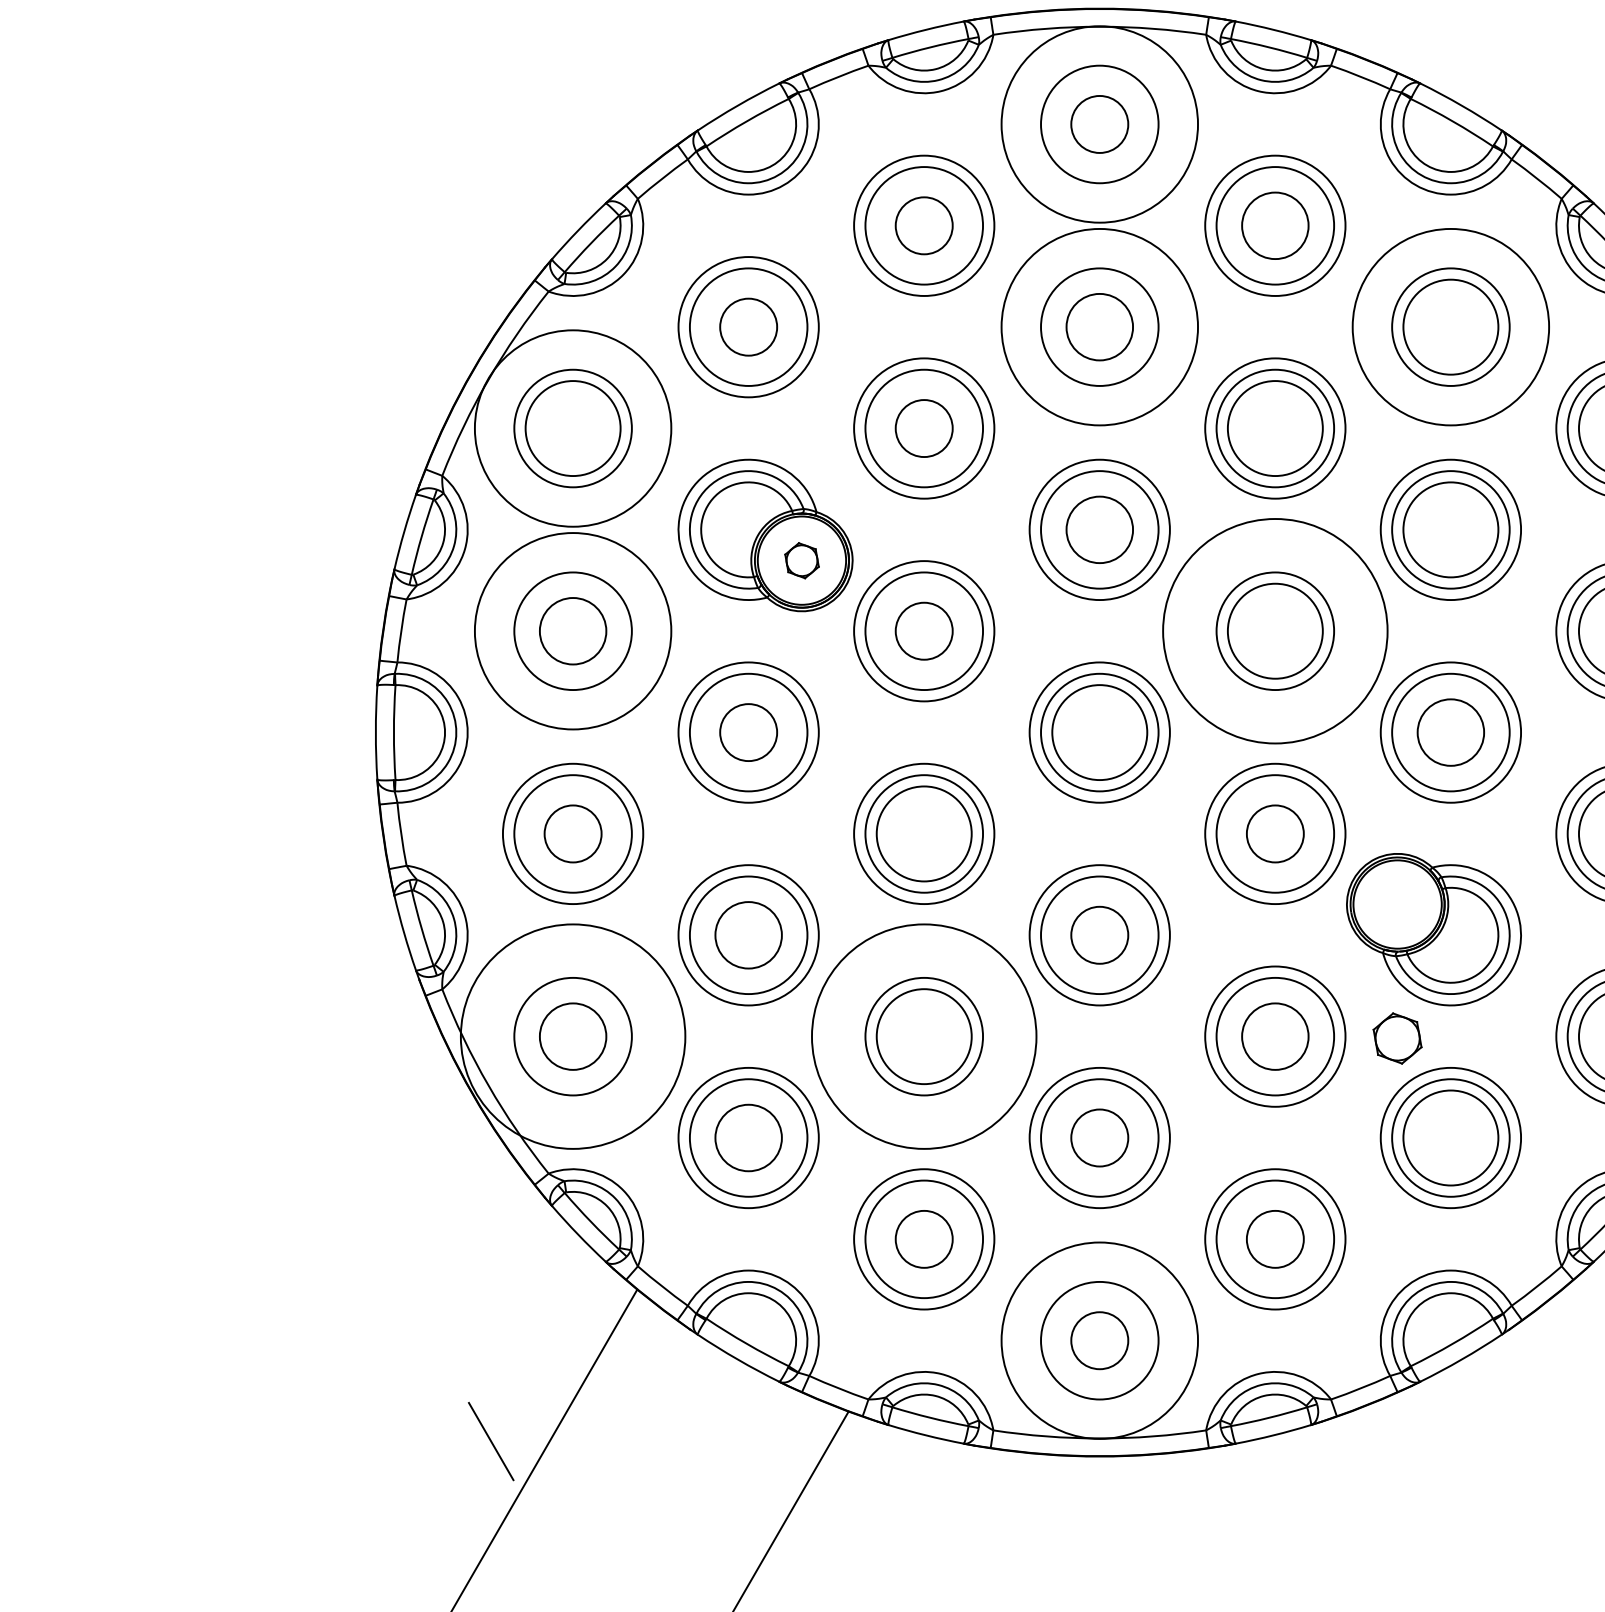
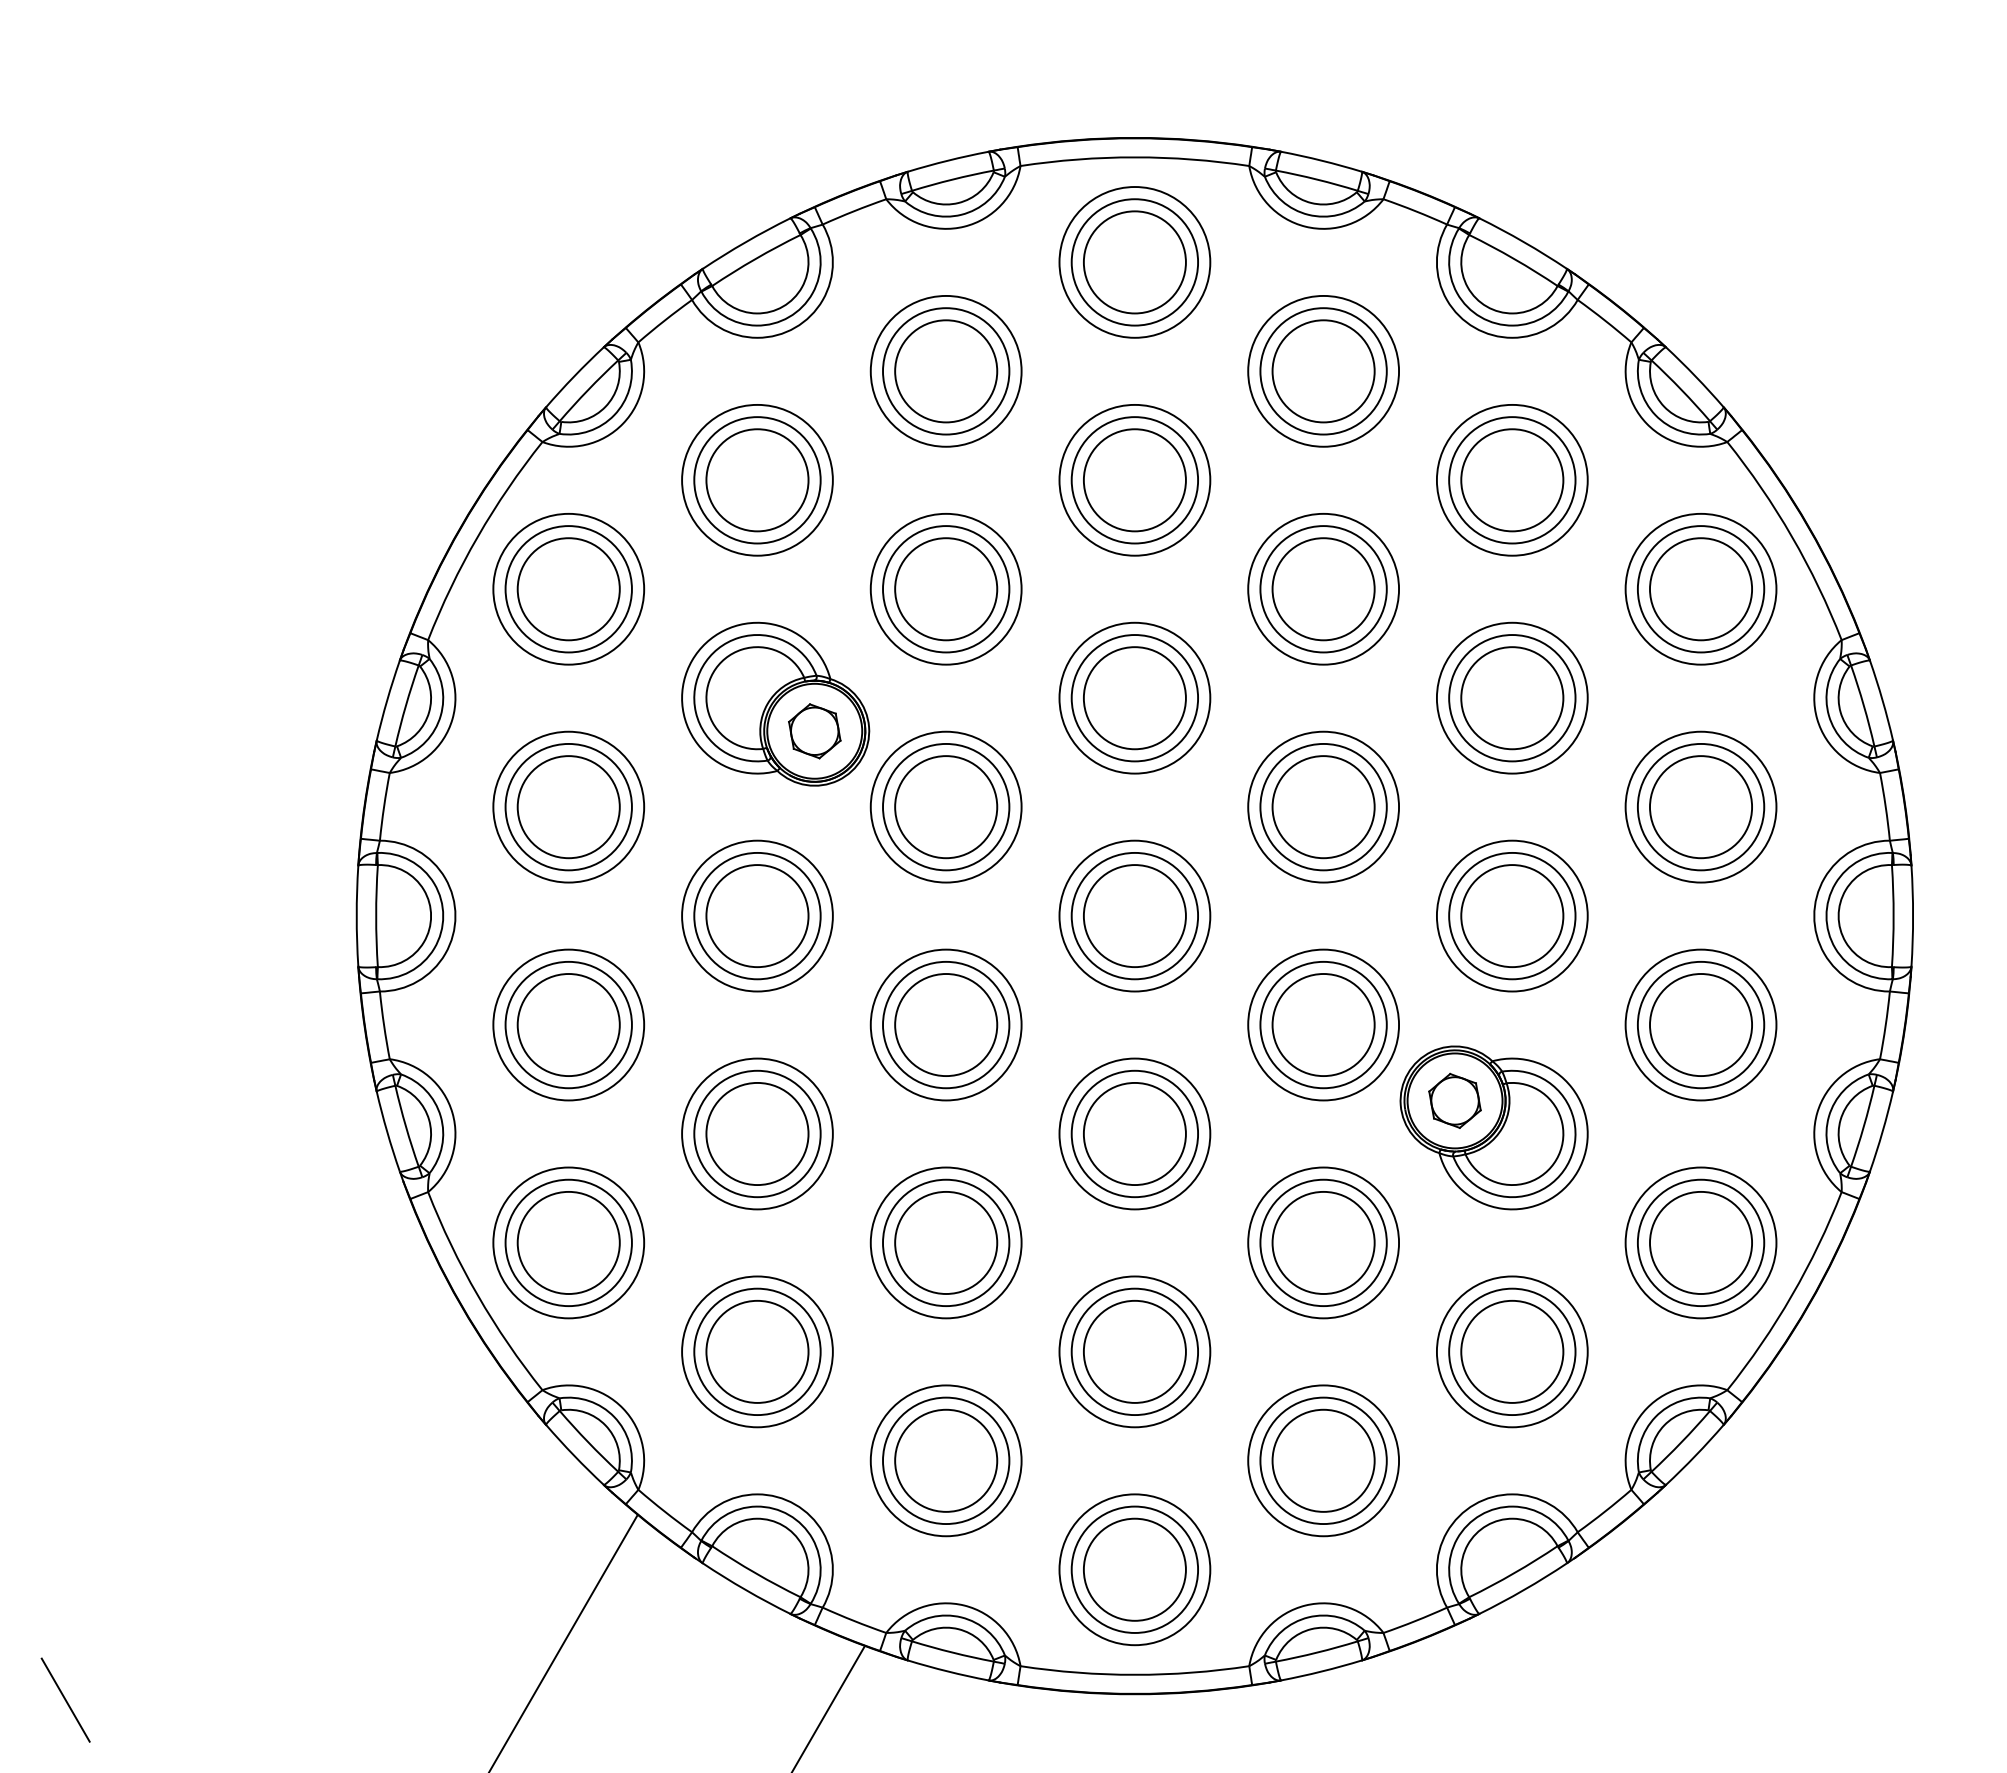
circle: (1099, 124) -> (1134, 262), size x0.71
circle: (1099, 124) -> (1134, 262), size x1.67
circle: (924, 225) -> (946, 371), size x1.67
circle: (1275, 225) -> (1323, 371), size x1.43
circle: (1099, 326) -> (1134, 479), size x0.71
circle: (1450, 326) -> (1511, 479), size x0.71
circle: (748, 327) -> (757, 480), size x1.67
circle: (1099, 327) -> (1134, 480), size x1.43
circle: (572, 427) -> (568, 588), size x0.71
circle: (924, 428) -> (946, 589), size x1.67
circle: (1099, 530) -> (1134, 698), size x1.43
part: (801, 560) -> (814, 731), size x1.43
circle: (572, 630) -> (568, 806), size x0.71
circle: (1275, 630) -> (1323, 806), size x0.62
circle: (572, 631) -> (568, 807), size x1.43
circle: (924, 631) -> (946, 807), size x1.67
circle: (748, 732) -> (757, 916), size x1.67
circle: (1451, 732) -> (1512, 916), size x1.43
circle: (572, 834) -> (568, 1025), size x1.67
circle: (1275, 834) -> (1323, 1025), size x1.67
circle: (748, 934) -> (757, 1133), size x1.43
circle: (1099, 934) -> (1134, 1133), size x1.67
circle: (572, 1036) -> (568, 1242), size x0.62
circle: (572, 1036) -> (568, 1242), size x1.43
circle: (923, 1036) -> (945, 1242), size x0.62
circle: (1275, 1036) -> (1323, 1242), size x1.43
part: (1397, 1038) -> (1454, 1100), moved
circle: (748, 1137) -> (757, 1351), size x1.43
circle: (1099, 1137) -> (1134, 1351), size x1.67
circle: (924, 1239) -> (946, 1460), size x1.67
circle: (1275, 1239) -> (1323, 1460), size x1.67
circle: (1099, 1340) -> (1134, 1569), size x0.71
circle: (1099, 1340) -> (1134, 1569), size x1.67
line: (490, 1440) -> (65, 1699), moved

